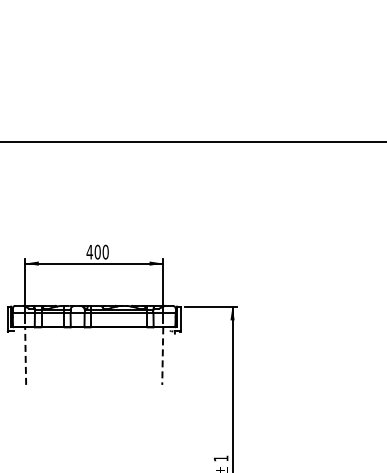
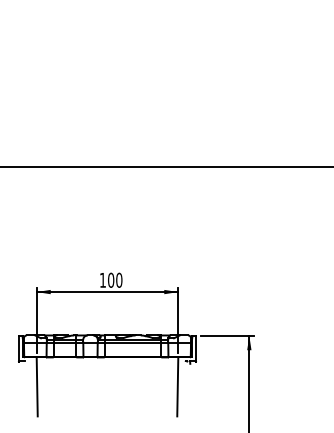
text: (89, 252) -> (102, 280), 400 -> 100
line: (25, 356) -> (37, 387), dashed -> solid
line: (162, 356) -> (177, 387), dashed -> solid

